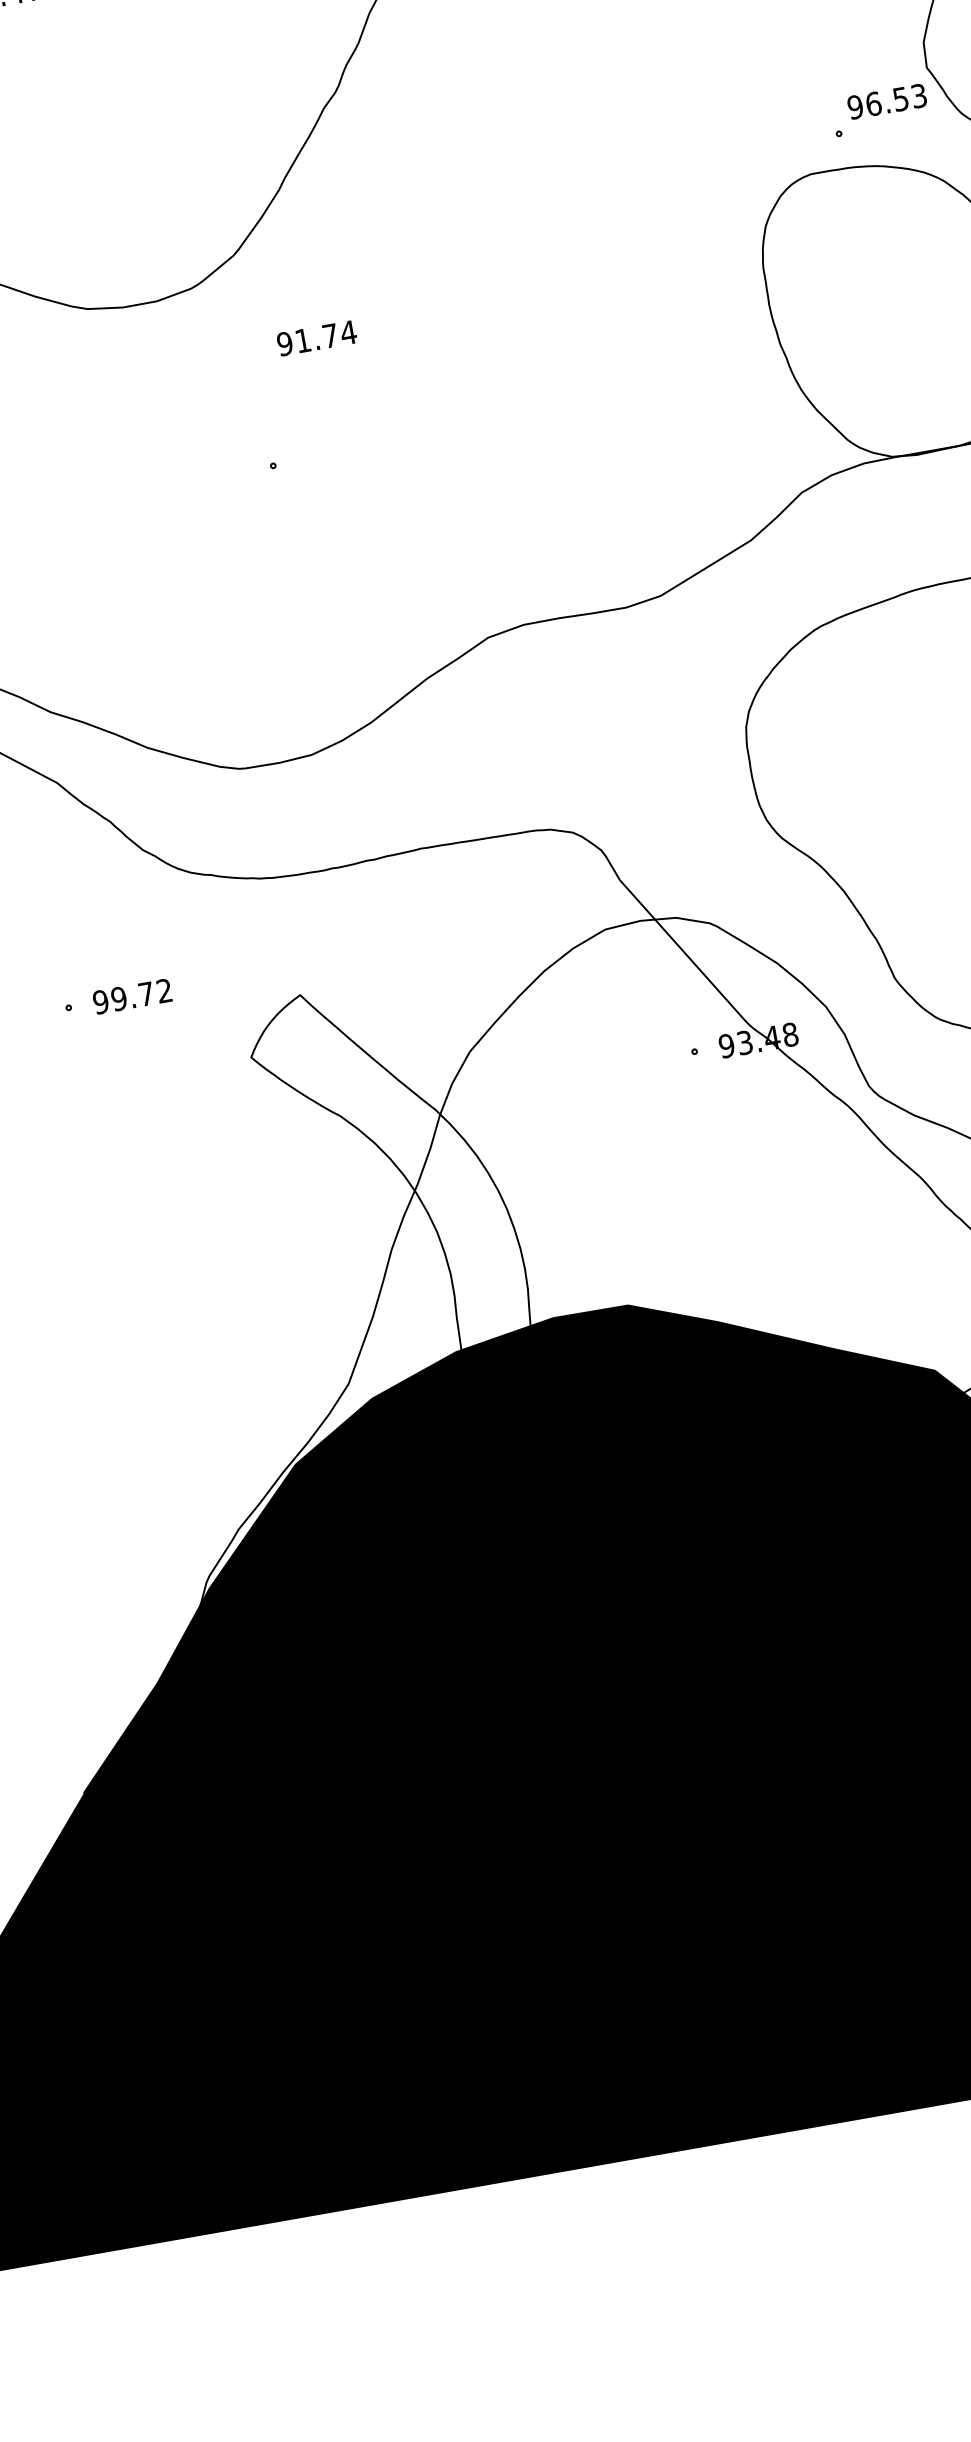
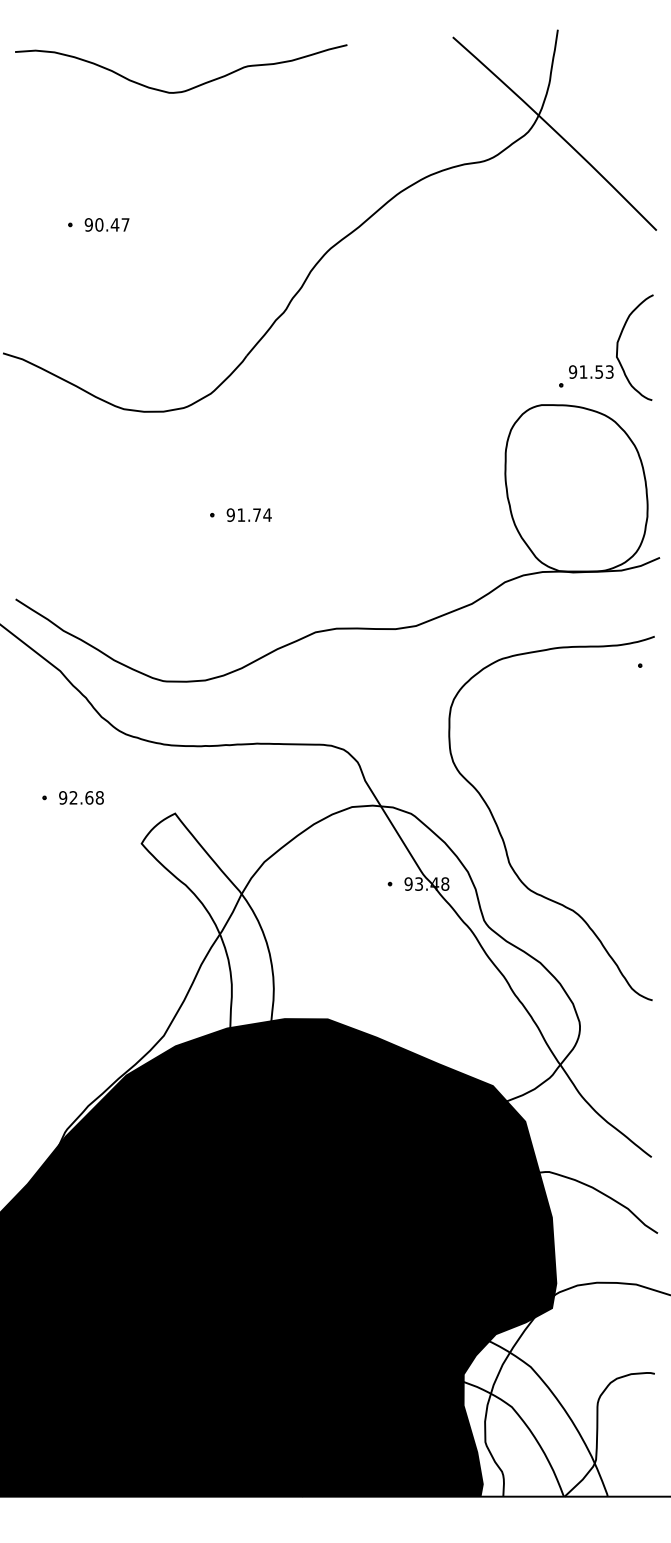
text: (873, 103) -> (583, 371), 96.53 -> 91.53
text: (315, 337) -> (248, 514), moved
text: (141, 994) -> (86, 797), 99.72 -> 92.68

